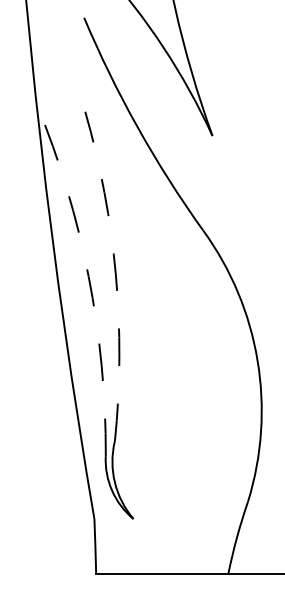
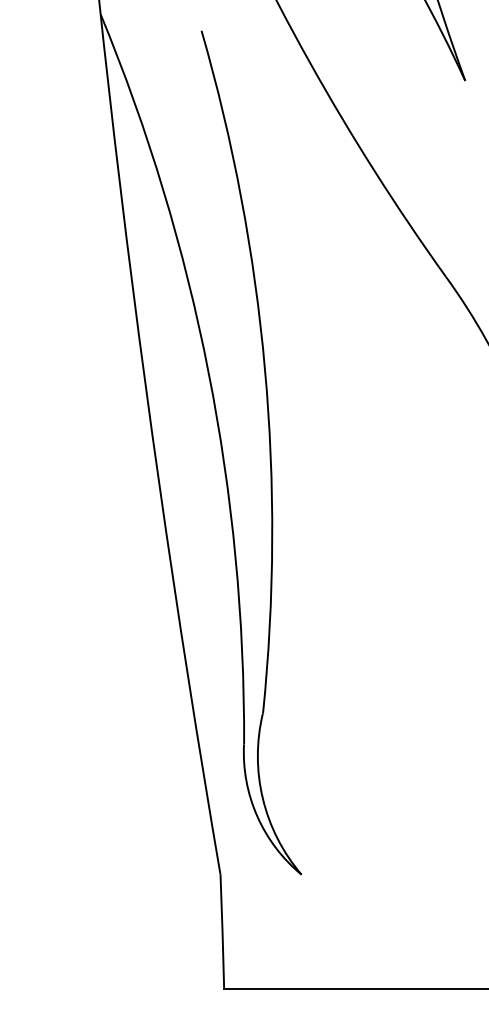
arc: (115, 275) -> (264, 370), dashed -> solid
arc: (88, 276) -> (208, 372), dashed -> solid

